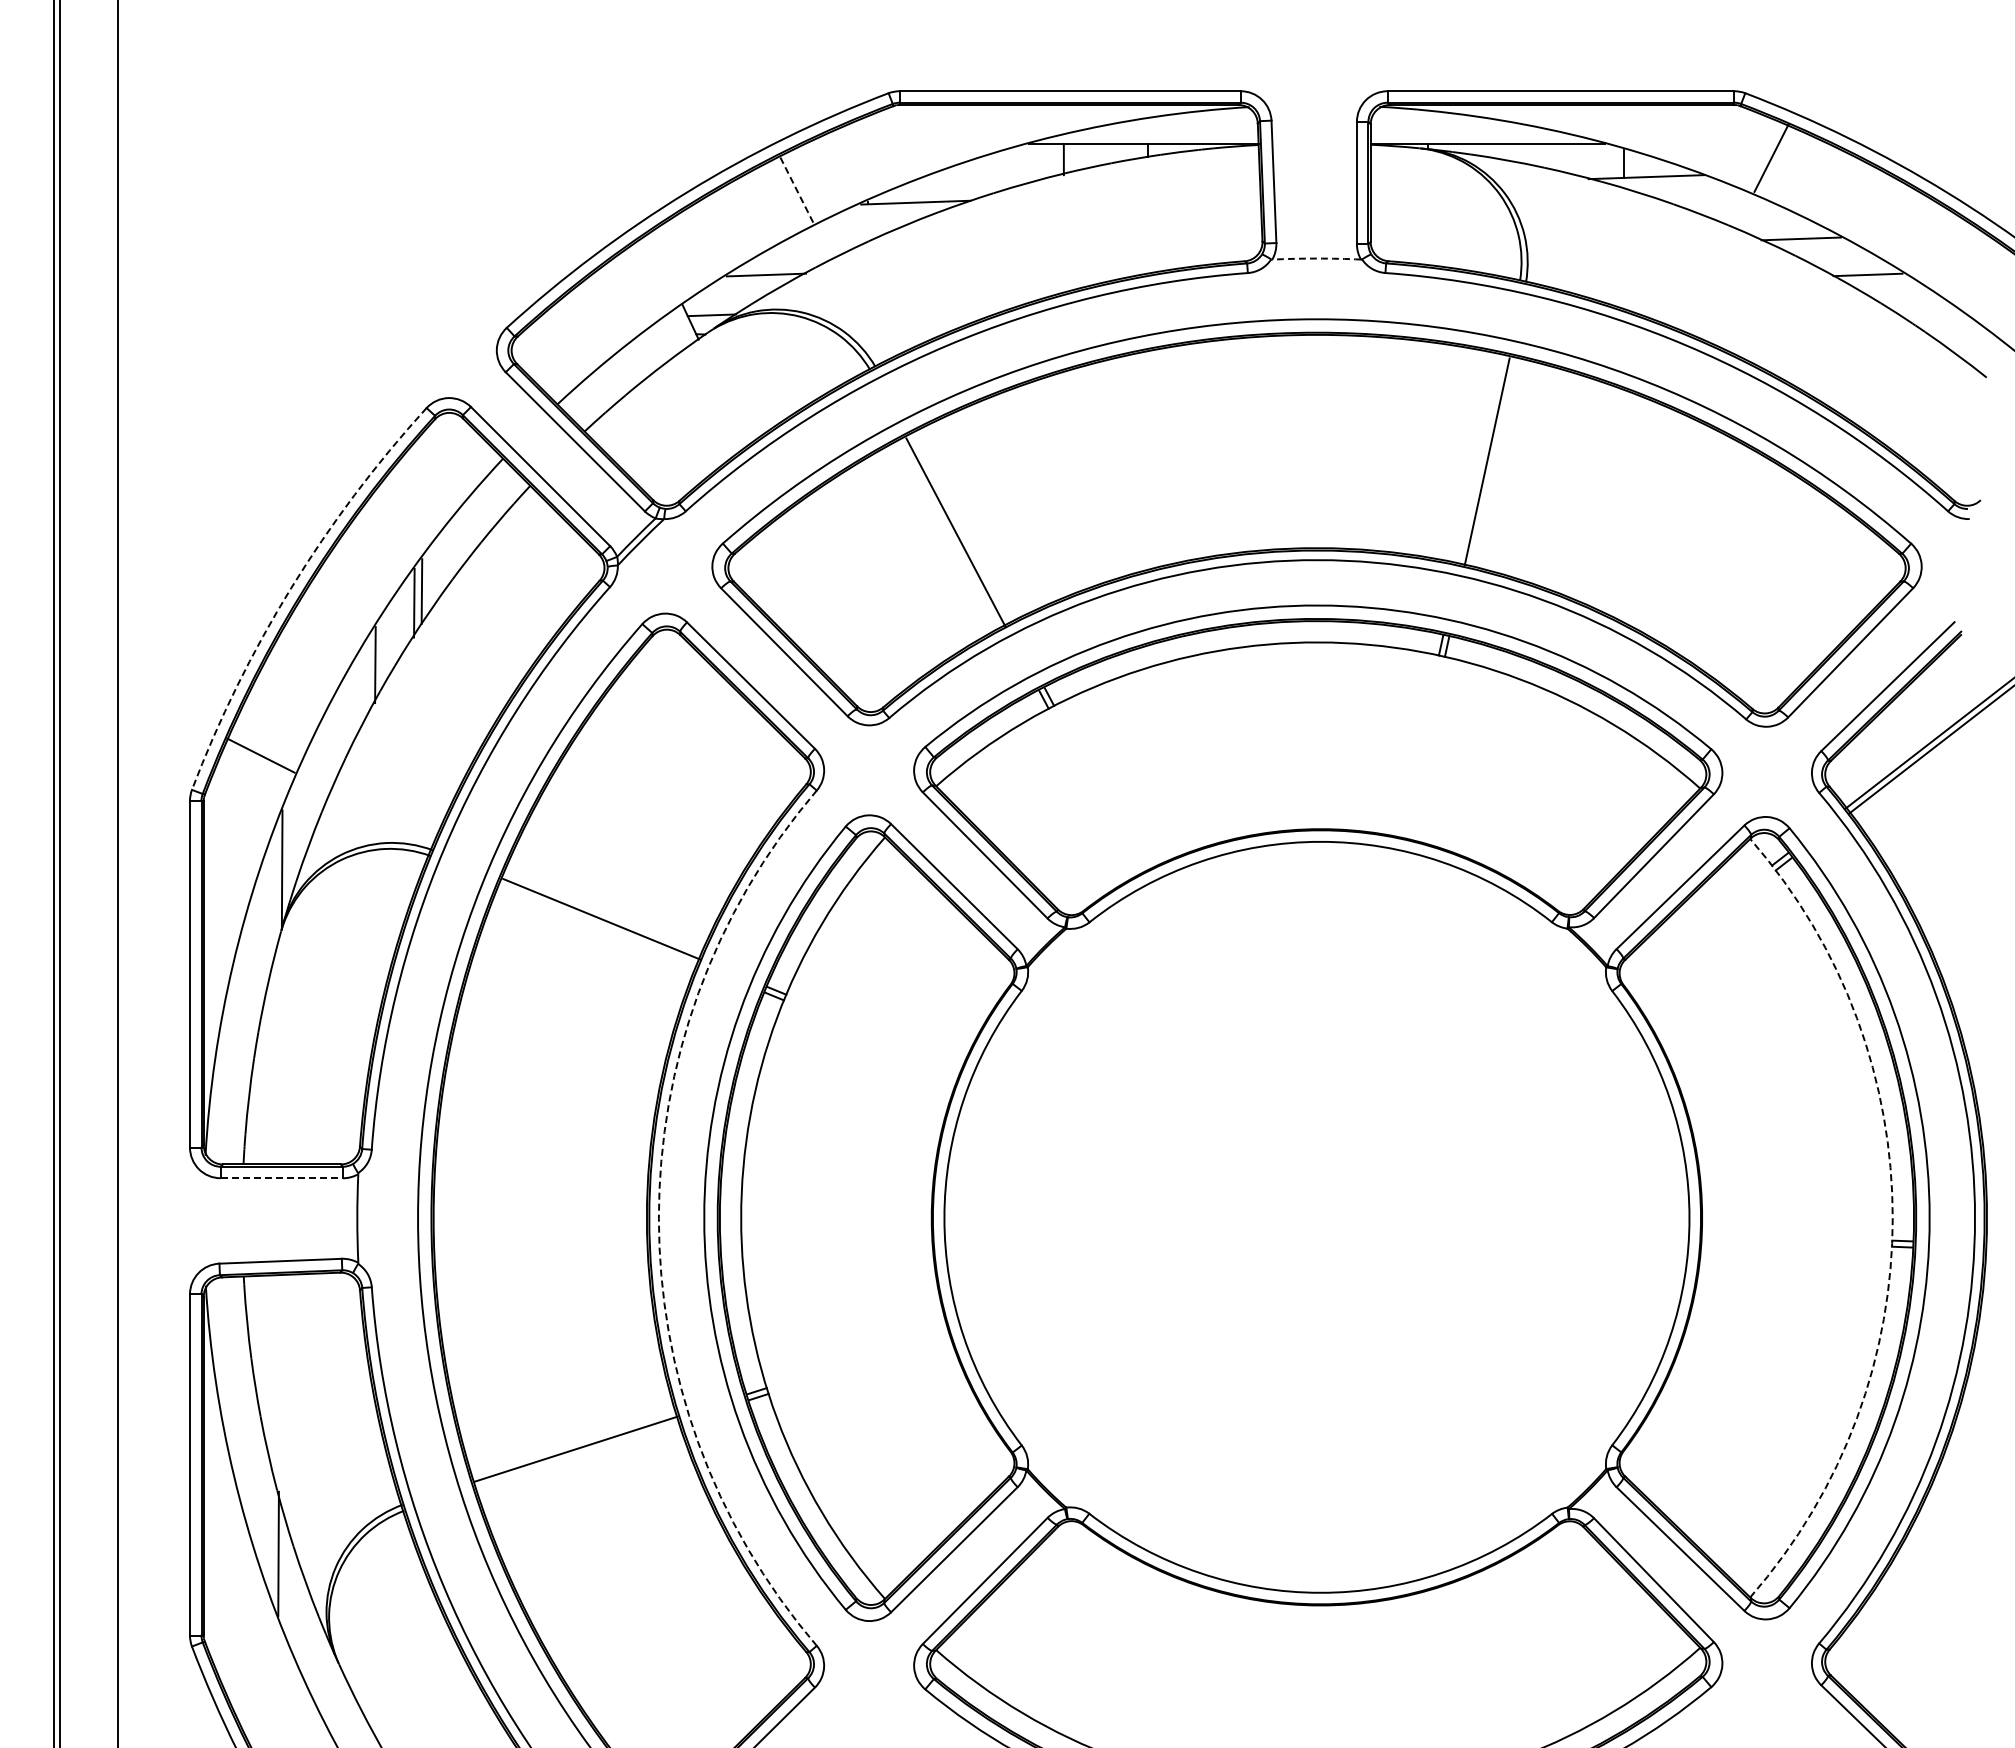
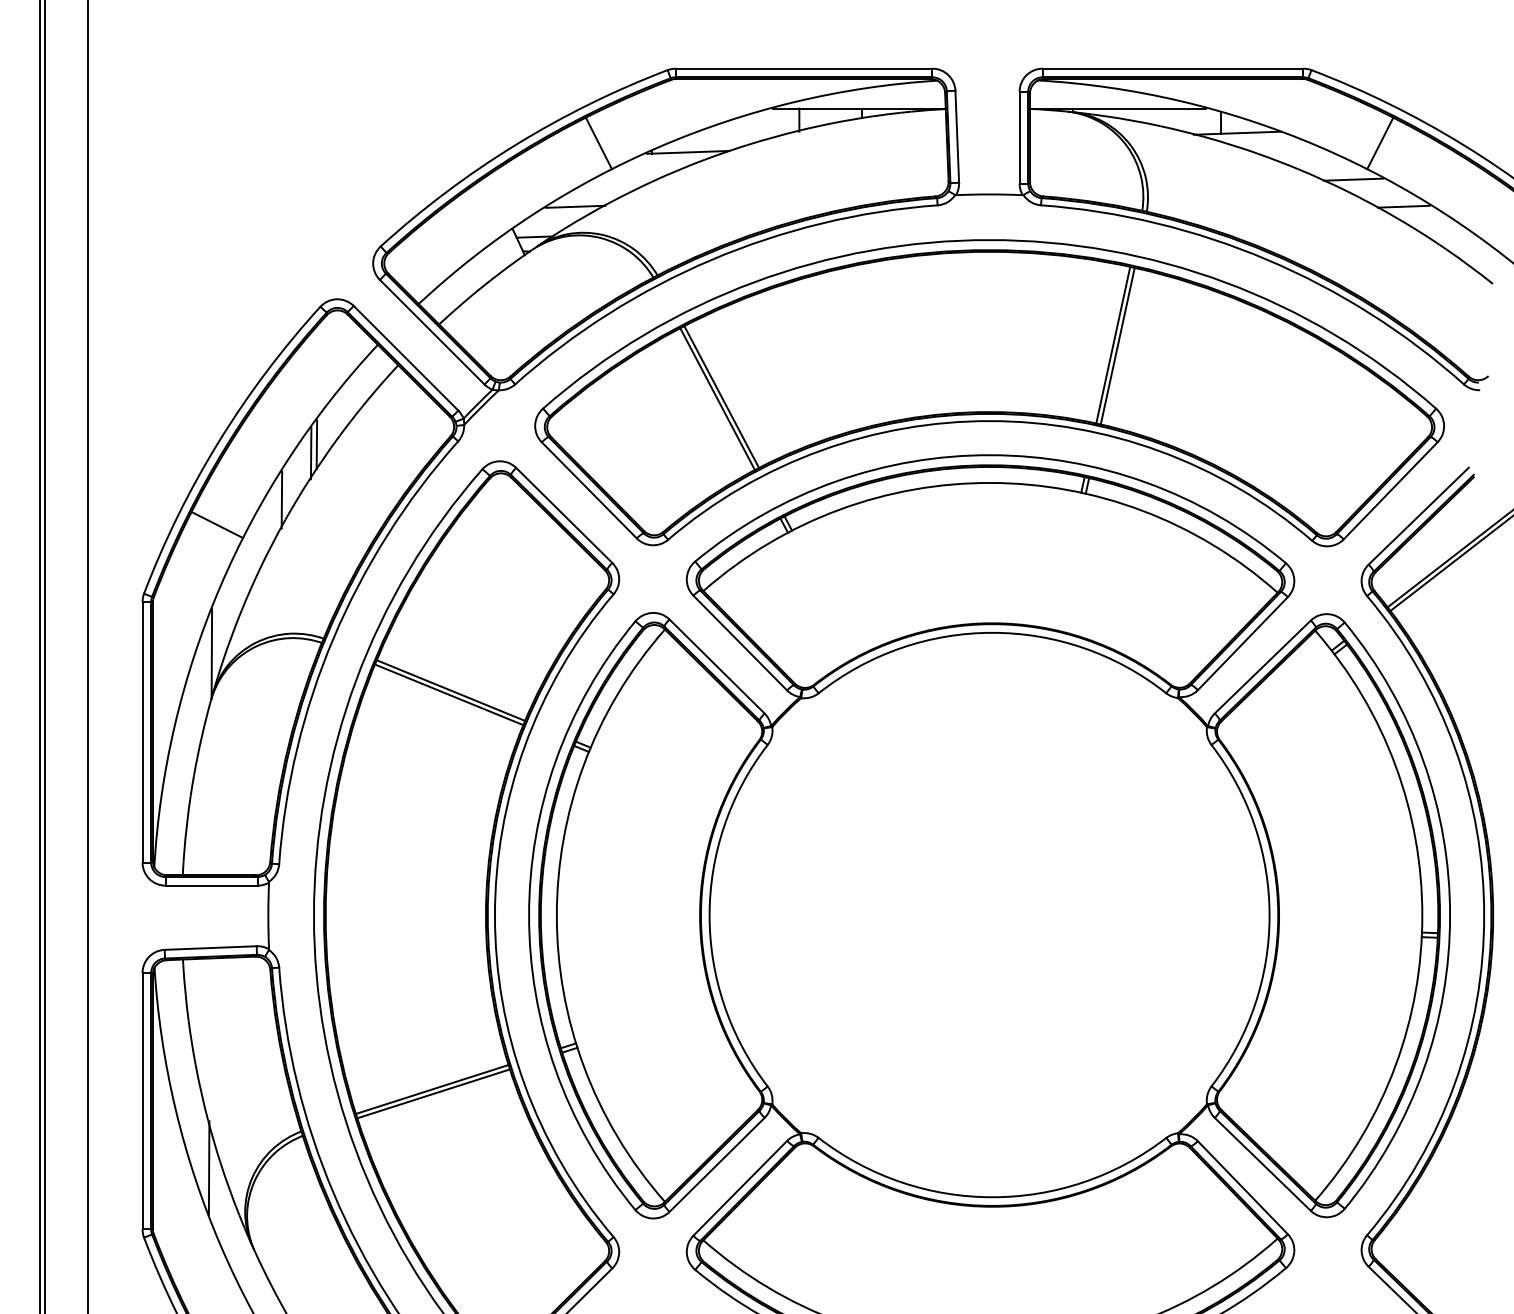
line: (1771, 157) -> (1380, 143), moved
line: (797, 191) -> (599, 144), dashed -> solid
arc: (1316, 258) -> (989, 194), dashed -> solid
line: (1480, 460) -> (1112, 346), added
line: (961, 529) -> (722, 398), added
arc: (291, 587) -> (218, 441), dashed -> solid
line: (260, 755) -> (217, 525), moved
line: (599, 924) -> (450, 694), added
line: (282, 1178) -> (212, 885), dashed -> solid
arc: (658, 1218) -> (494, 915), dashed -> solid
arc: (1892, 1218) -> (1422, 915), dashed -> solid
line: (577, 1454) -> (433, 1093), added

